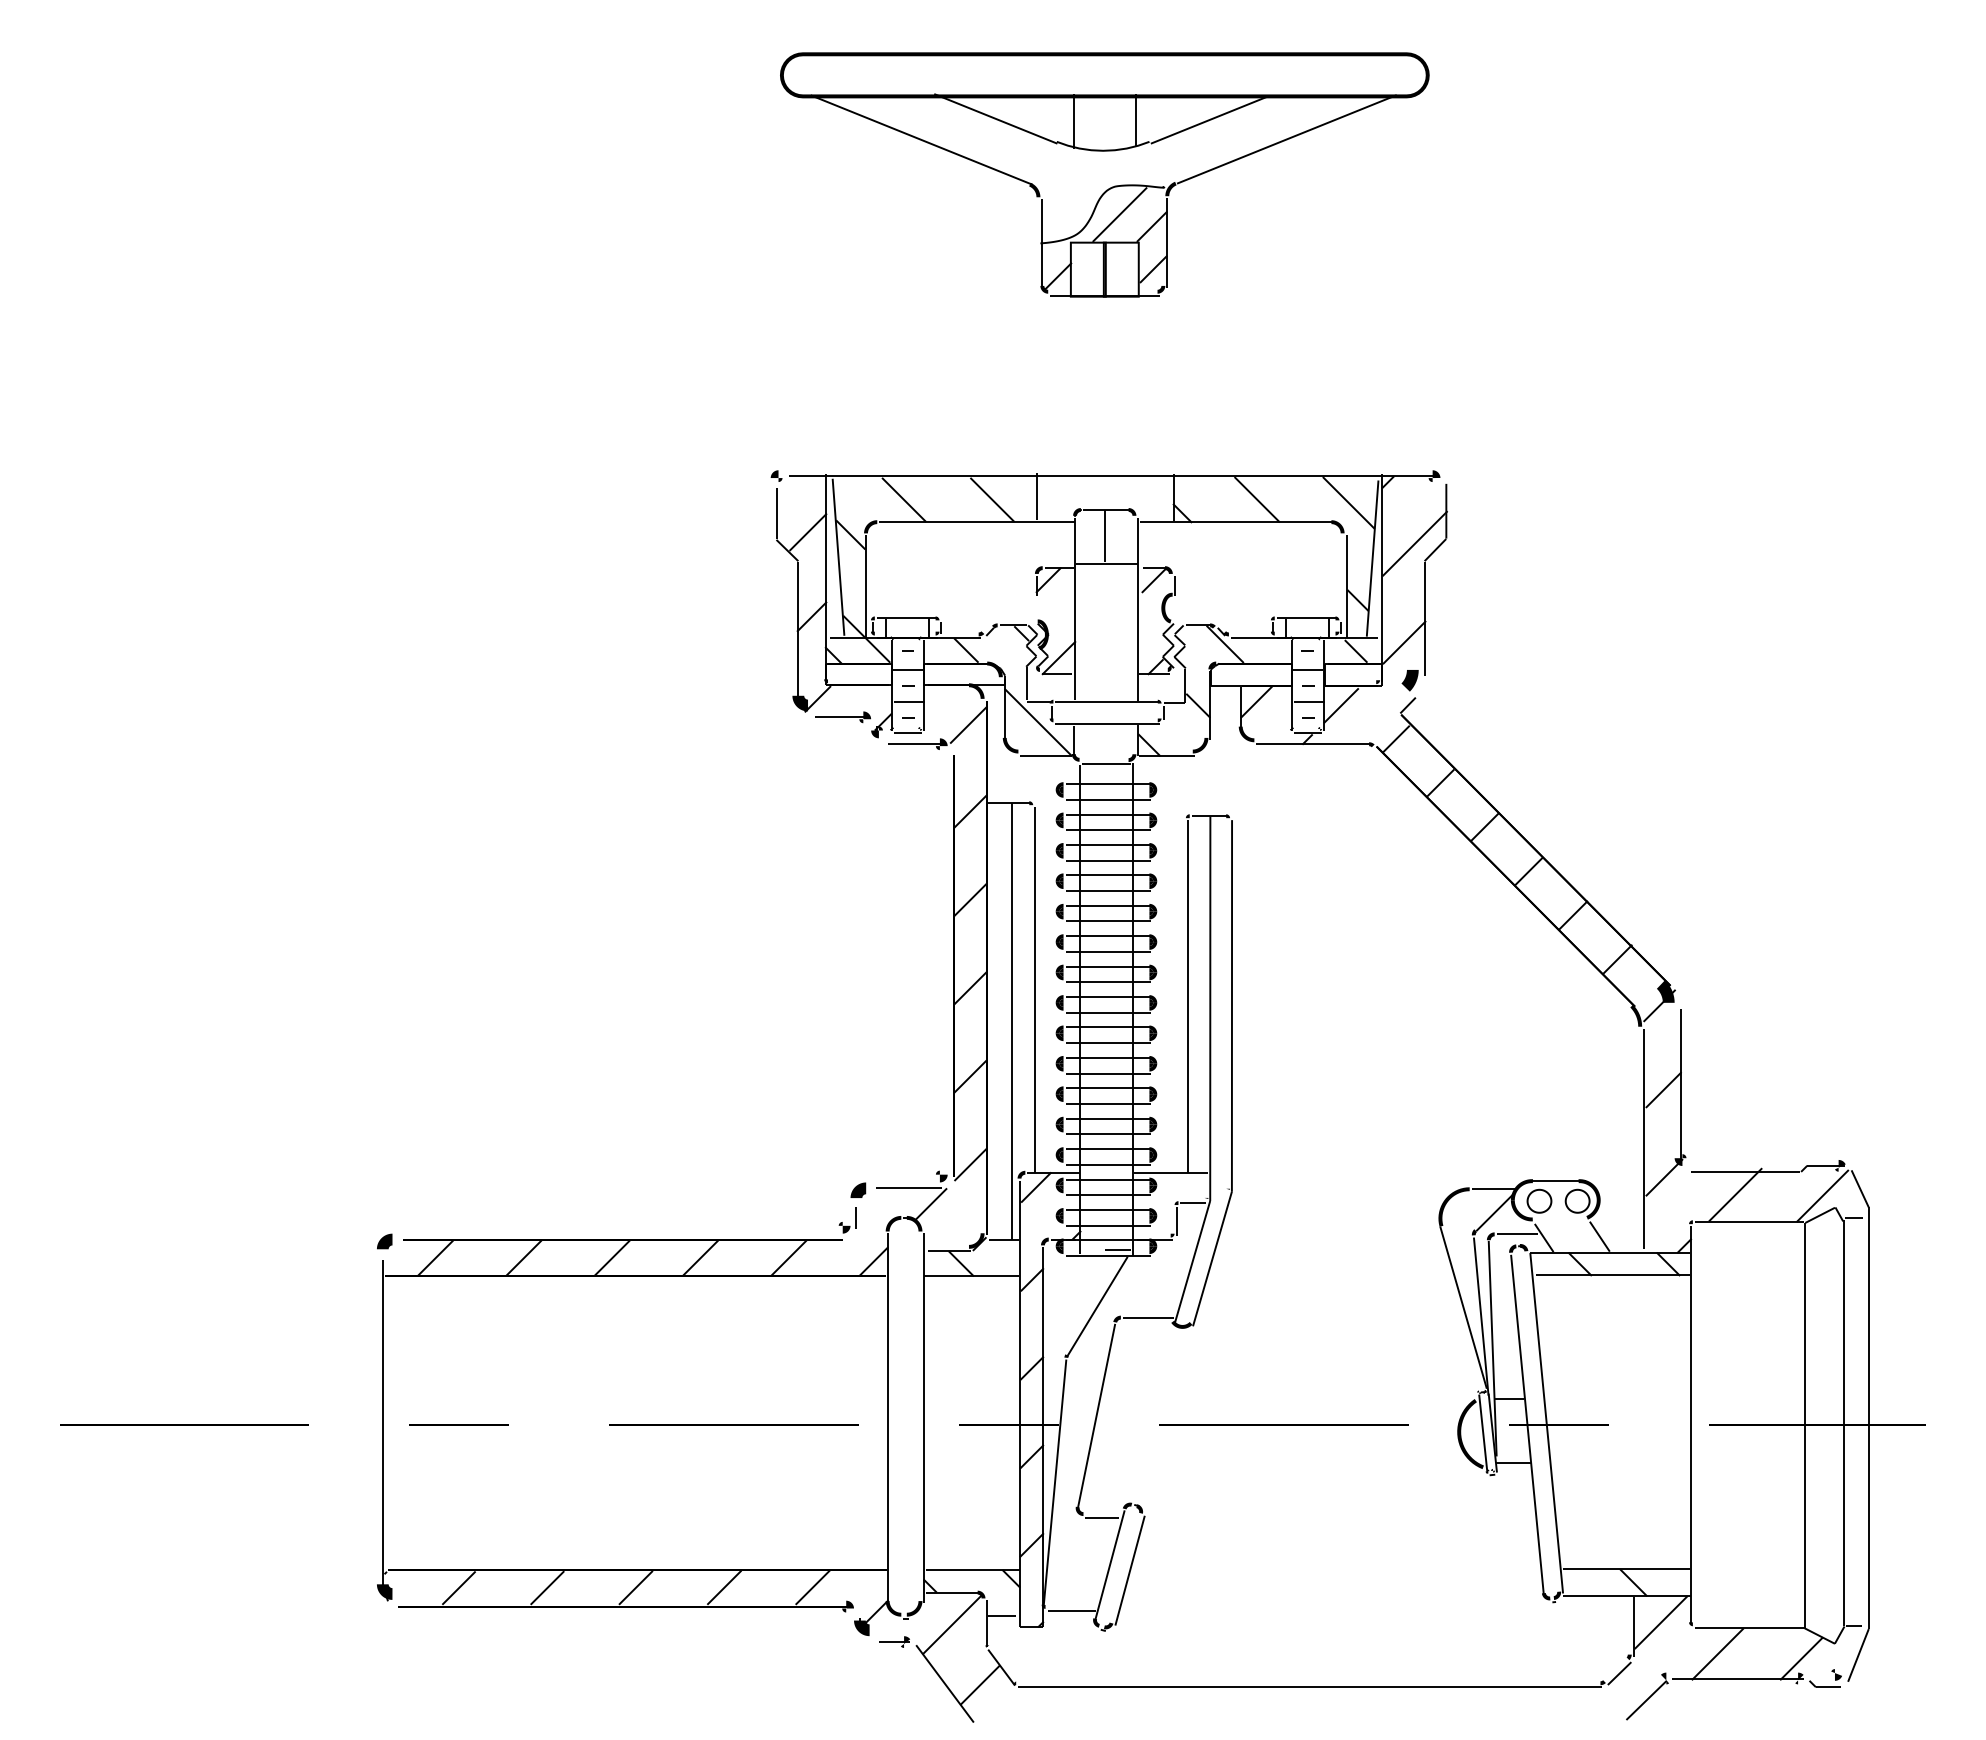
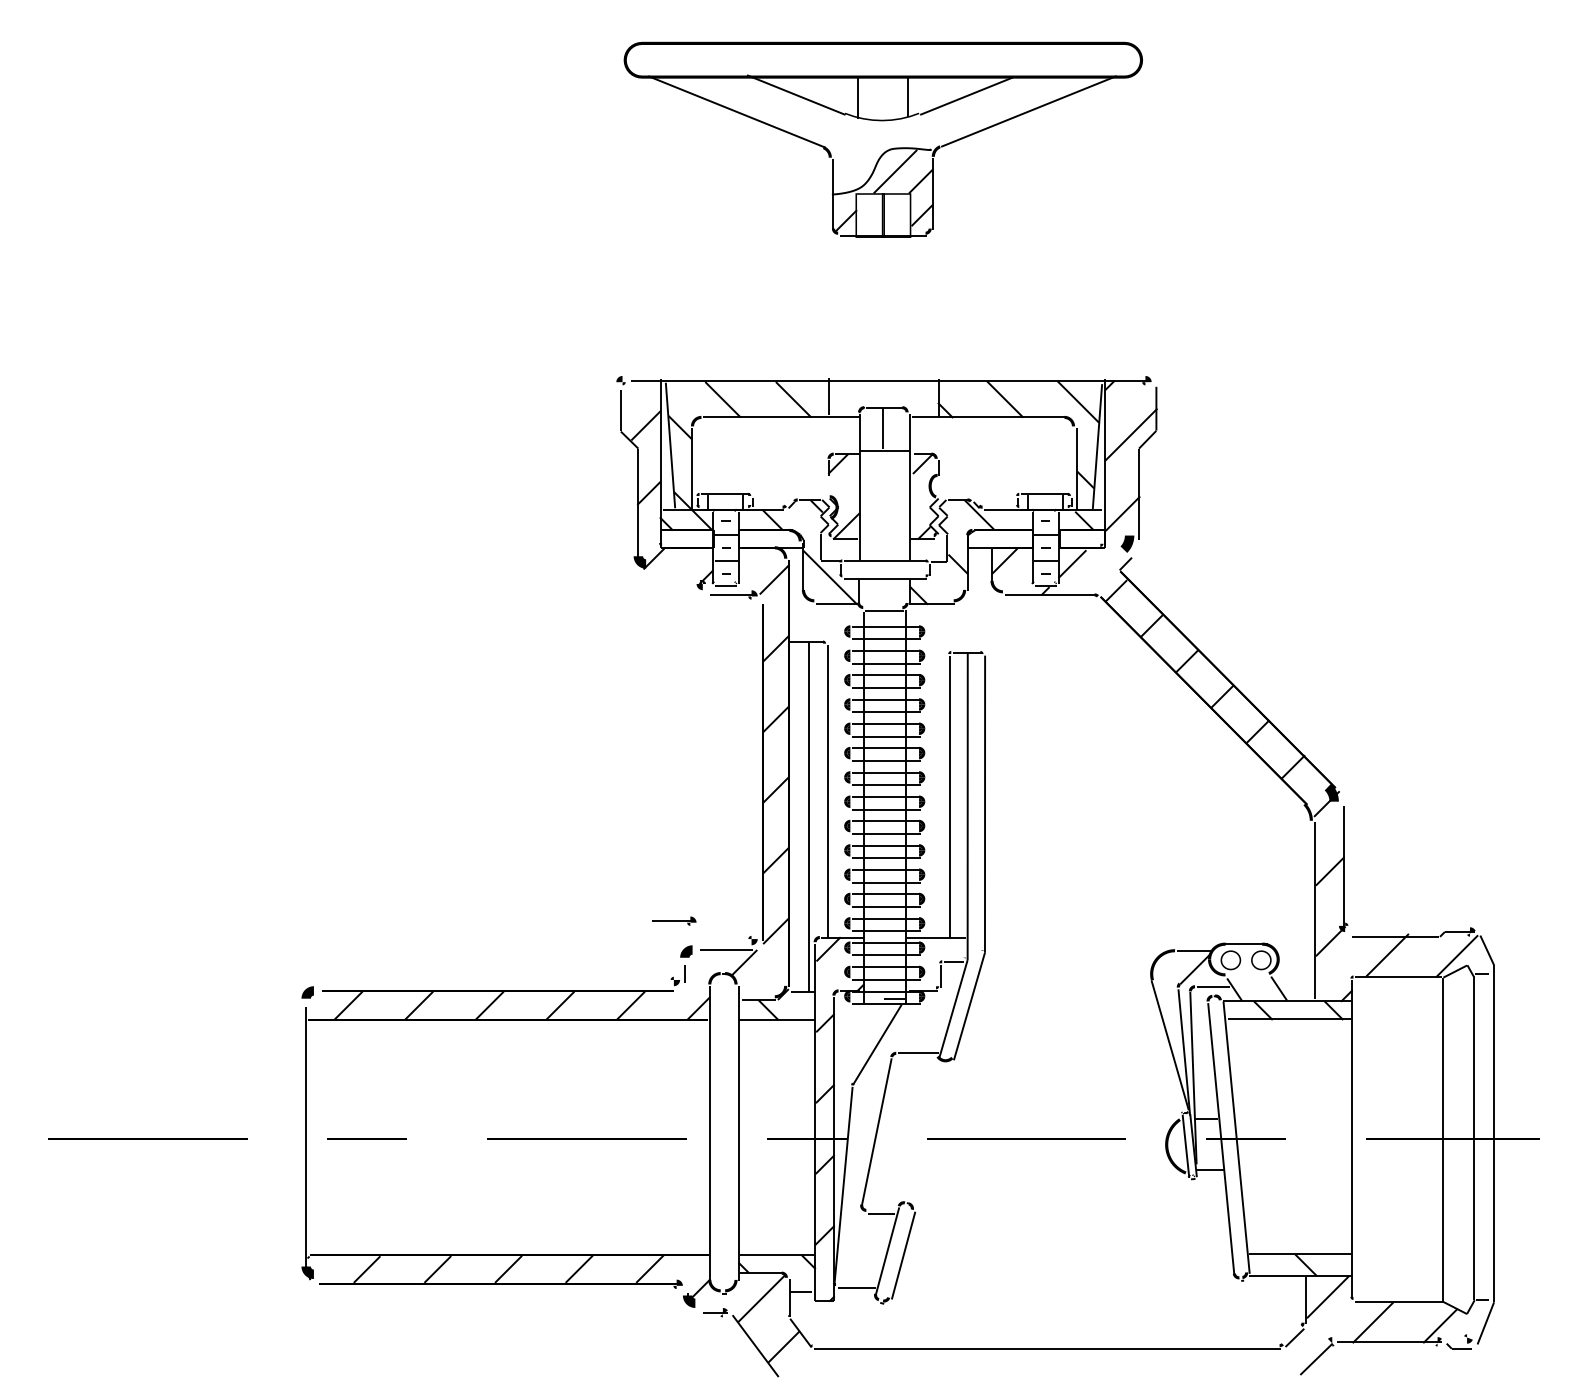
part: (842, 717) -> (673, 921), moved

